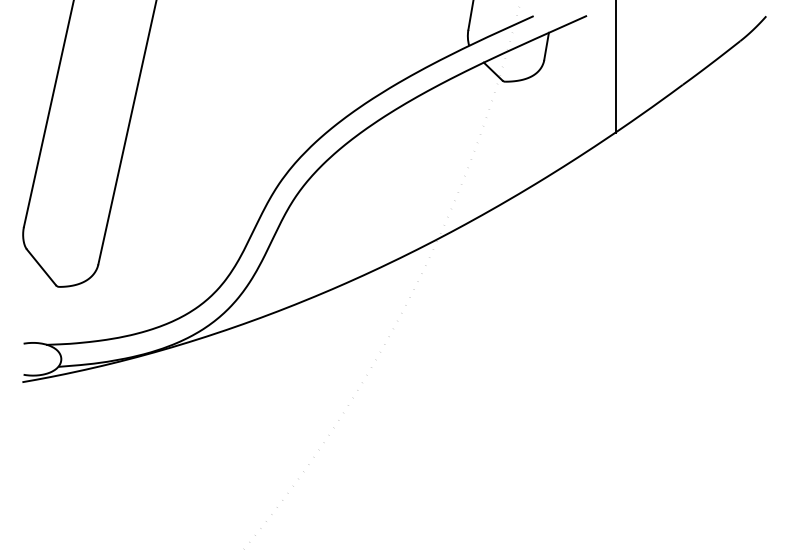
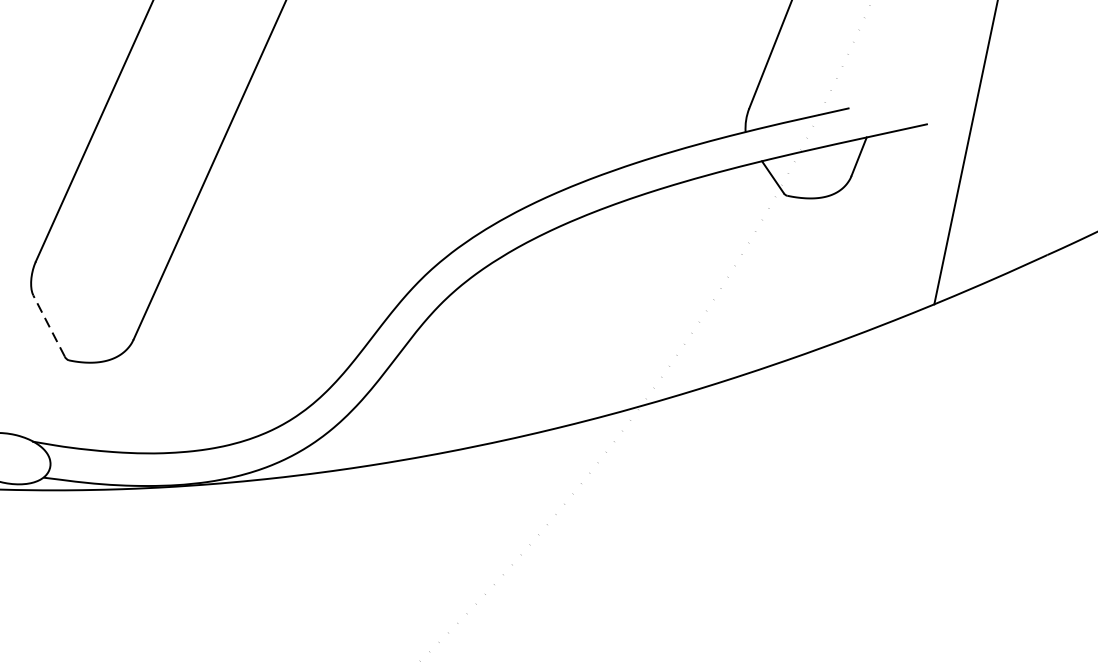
line: (41, 267) -> (49, 326), solid -> dashed

